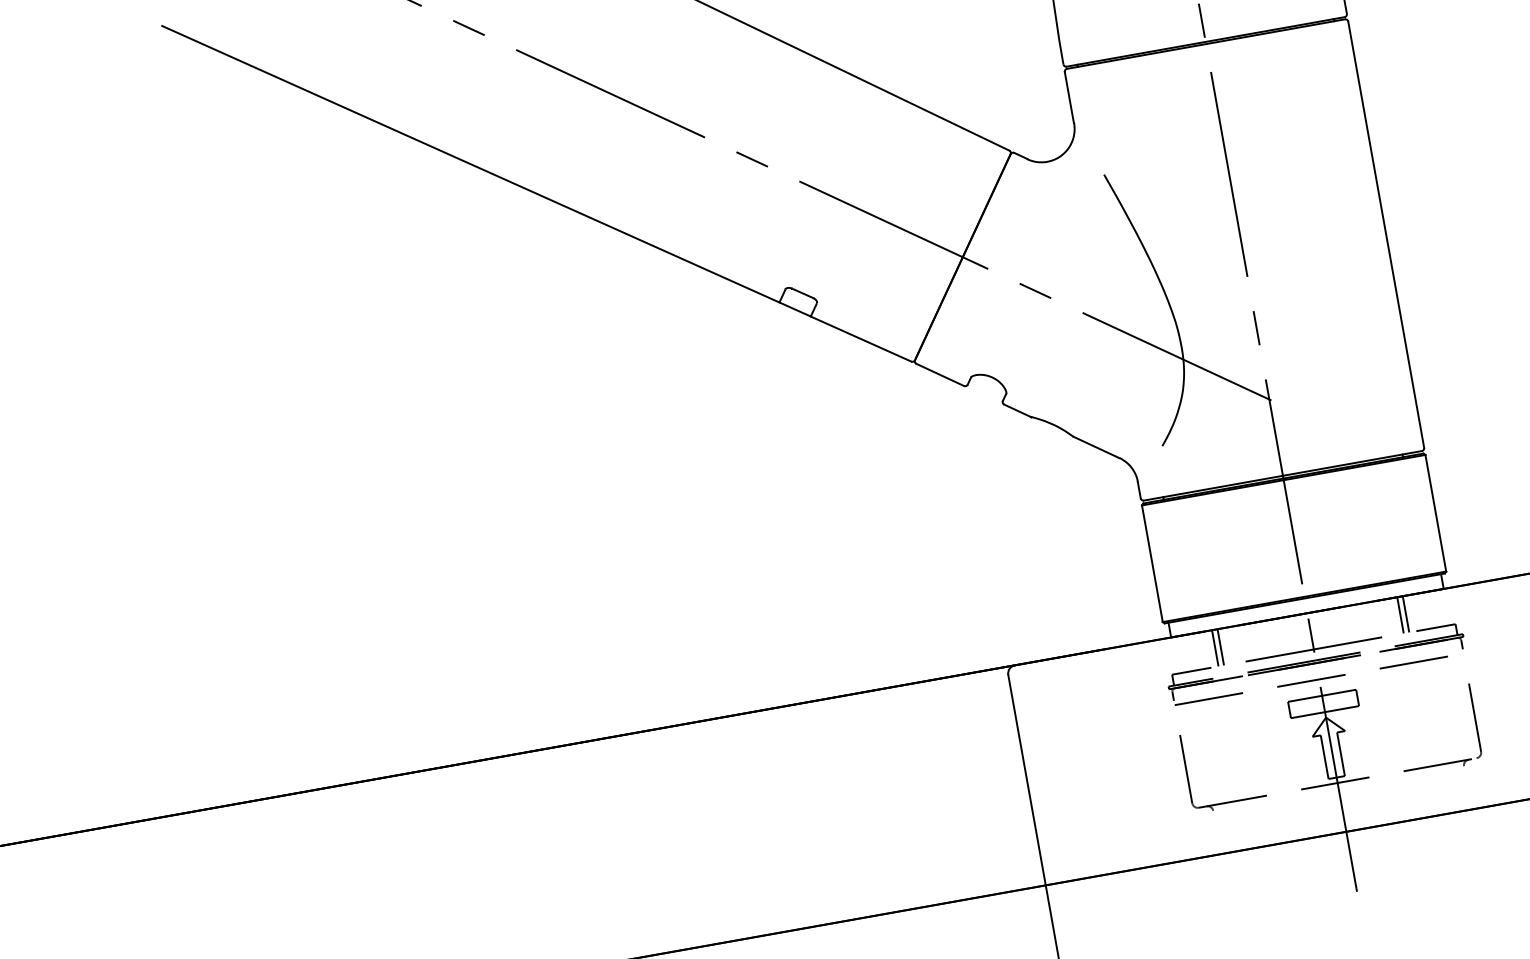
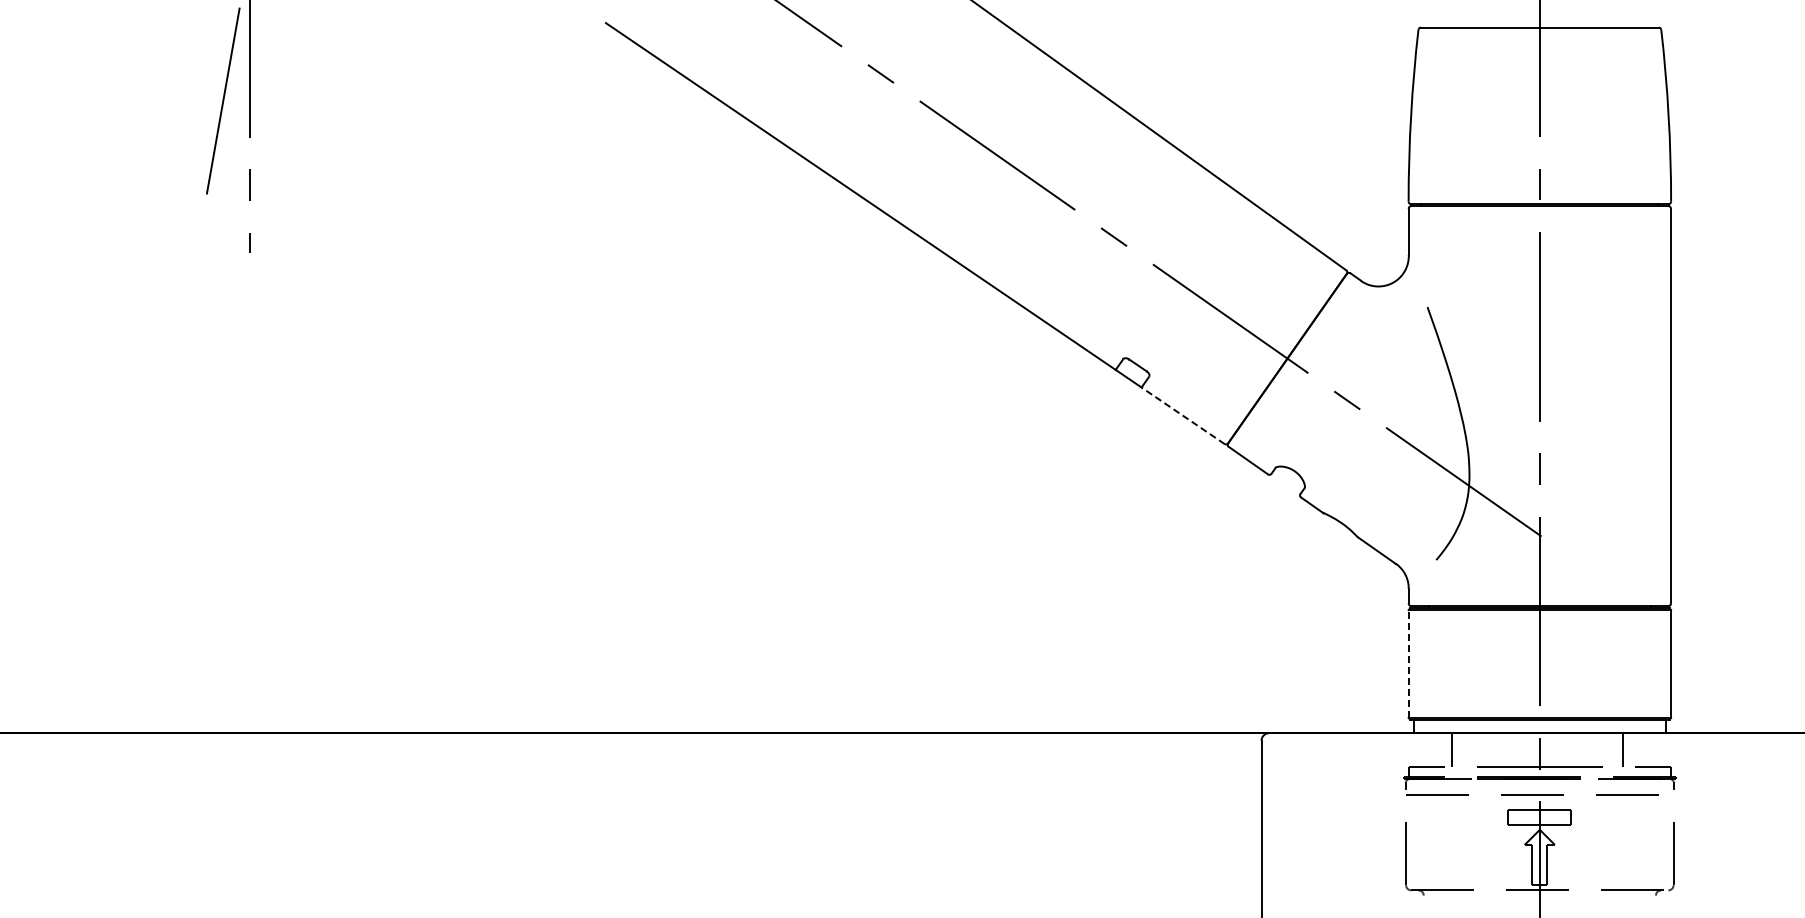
line: (860, 338) -> (1182, 415), solid -> dashed
line: (1152, 564) -> (1408, 664), solid -> dashed
line: (1406, 613) -> (1628, 749), removed
line: (1220, 646) -> (1456, 749), removed

